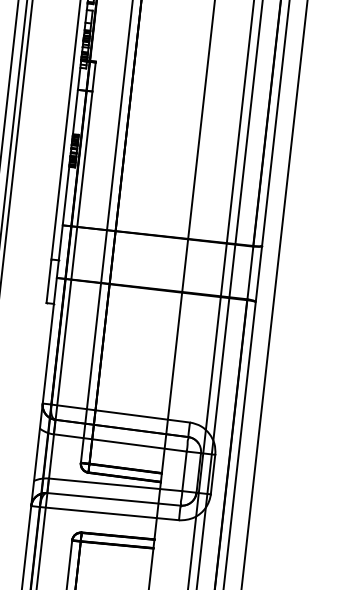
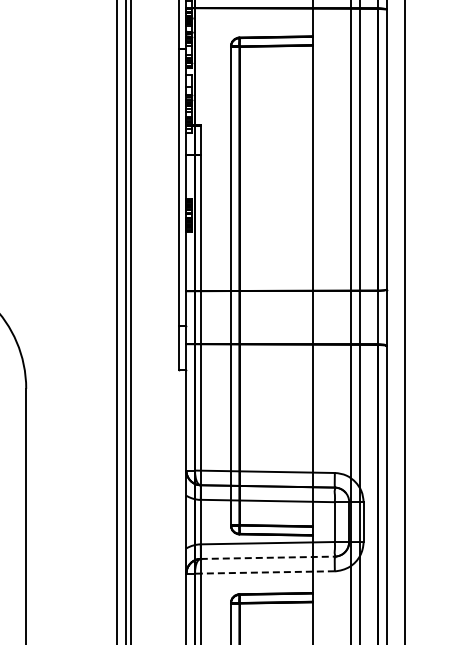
line: (114, 499) -> (268, 557), solid -> dashed
line: (108, 513) -> (264, 572), solid -> dashed

